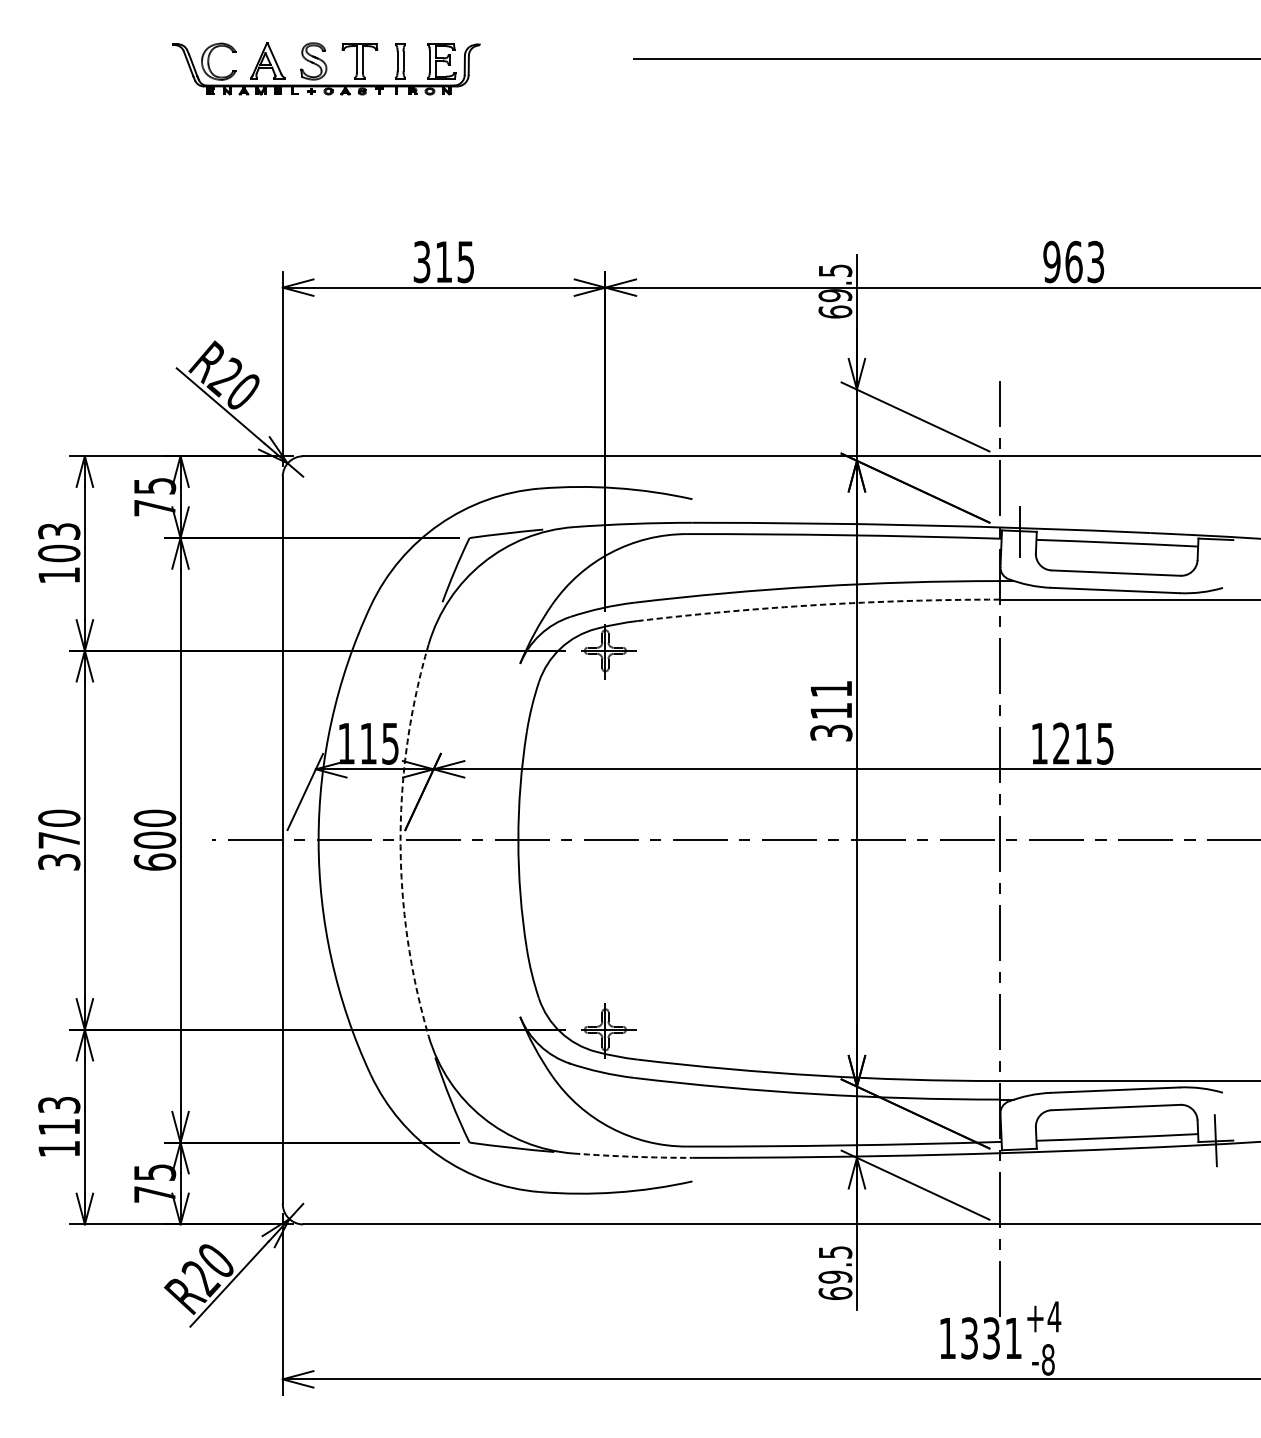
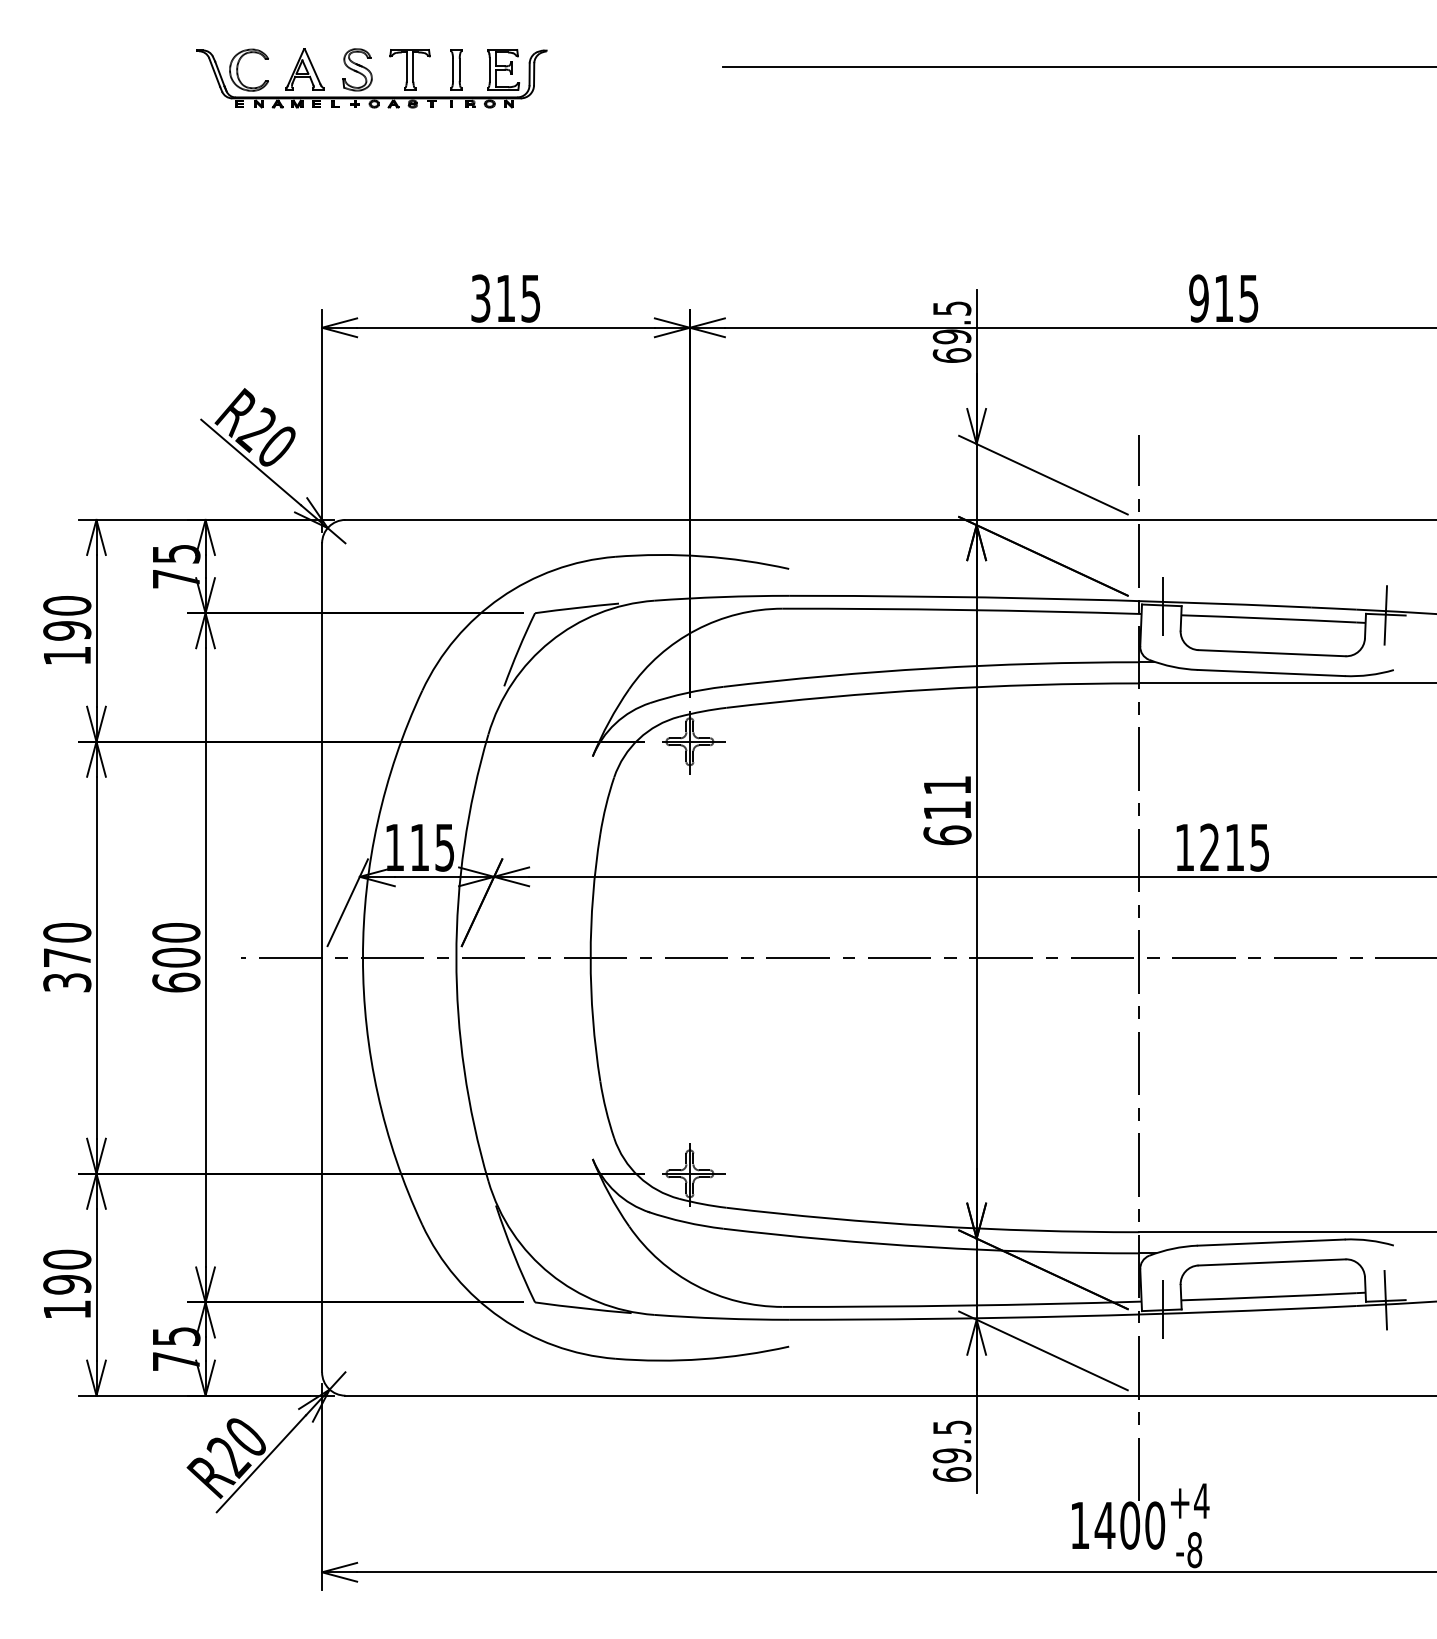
text: (1084, 261) -> (1236, 298), 963 -> 915
line: (1215, 540) -> (1385, 615), added
text: (59, 542) -> (67, 618), 103 -> 190
arc: (818, 604) -> (932, 689), dashed -> solid
text: (831, 733) -> (947, 835), 311 -> 611
arc: (400, 840) -> (456, 957), dashed -> solid
text: (59, 1115) -> (67, 1271), 113 -> 190
line: (1019, 1148) -> (1162, 1309), added
arc: (633, 1156) -> (721, 1318), dashed -> solid
text: (991, 1338) -> (1129, 1525), 1331 -> 1400

